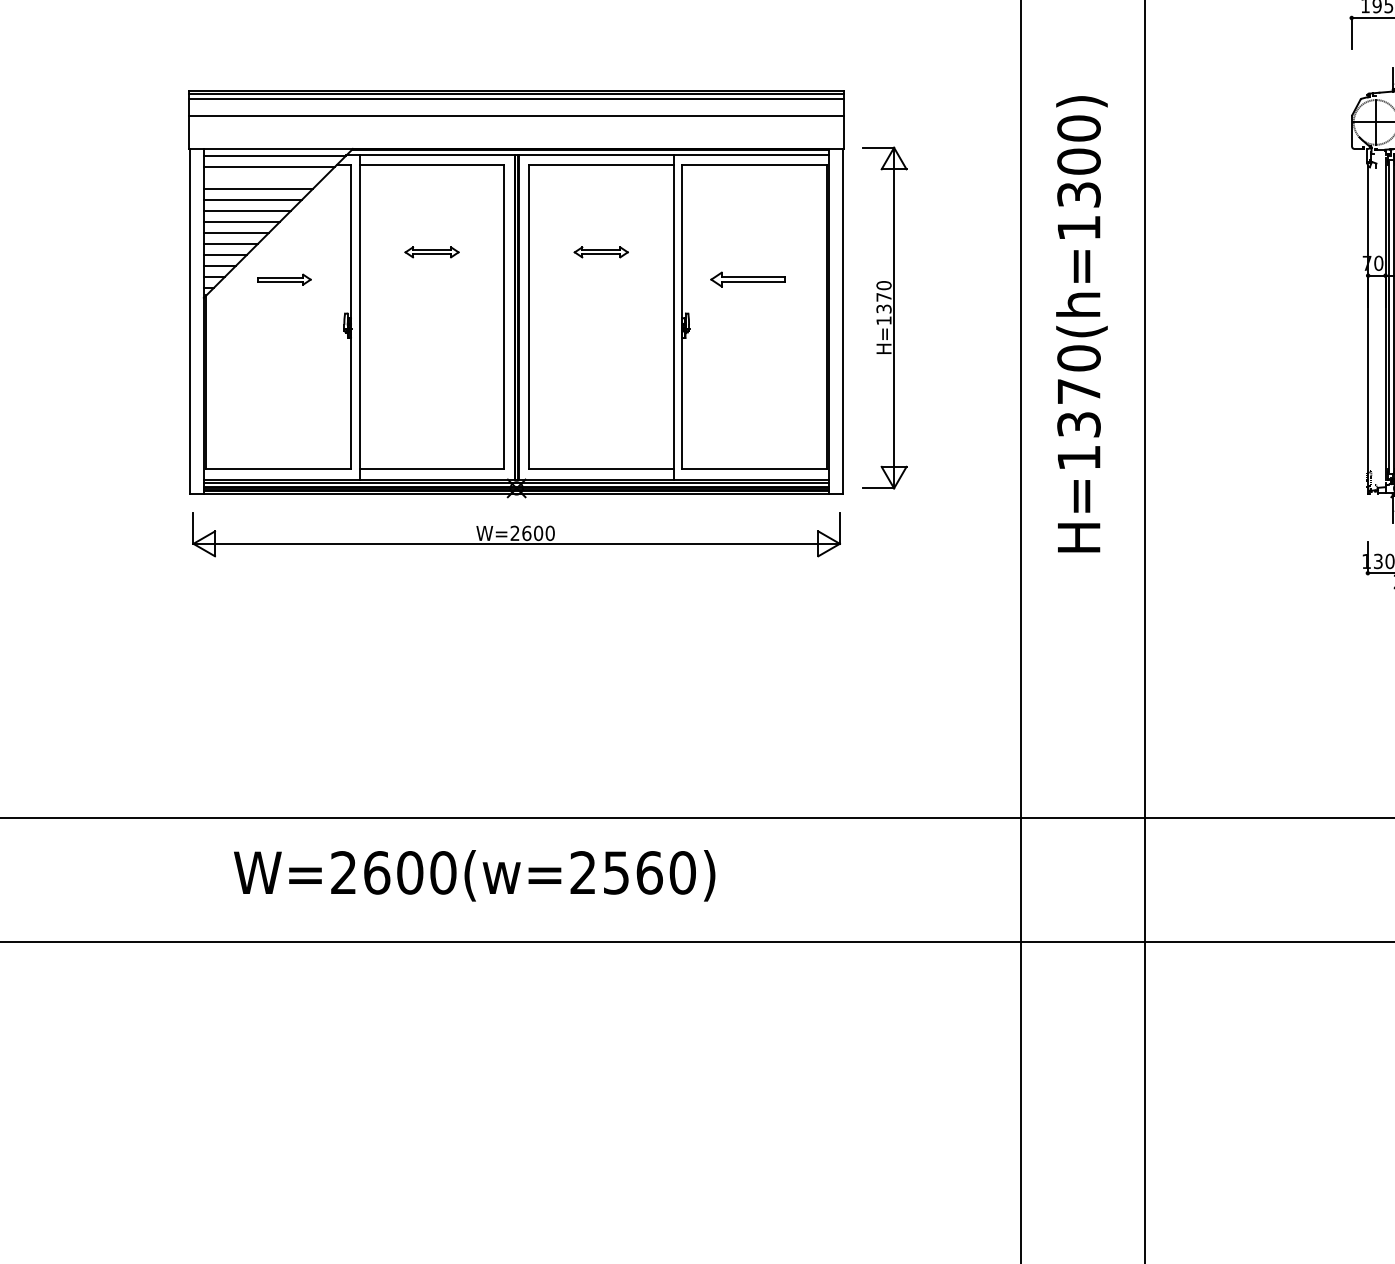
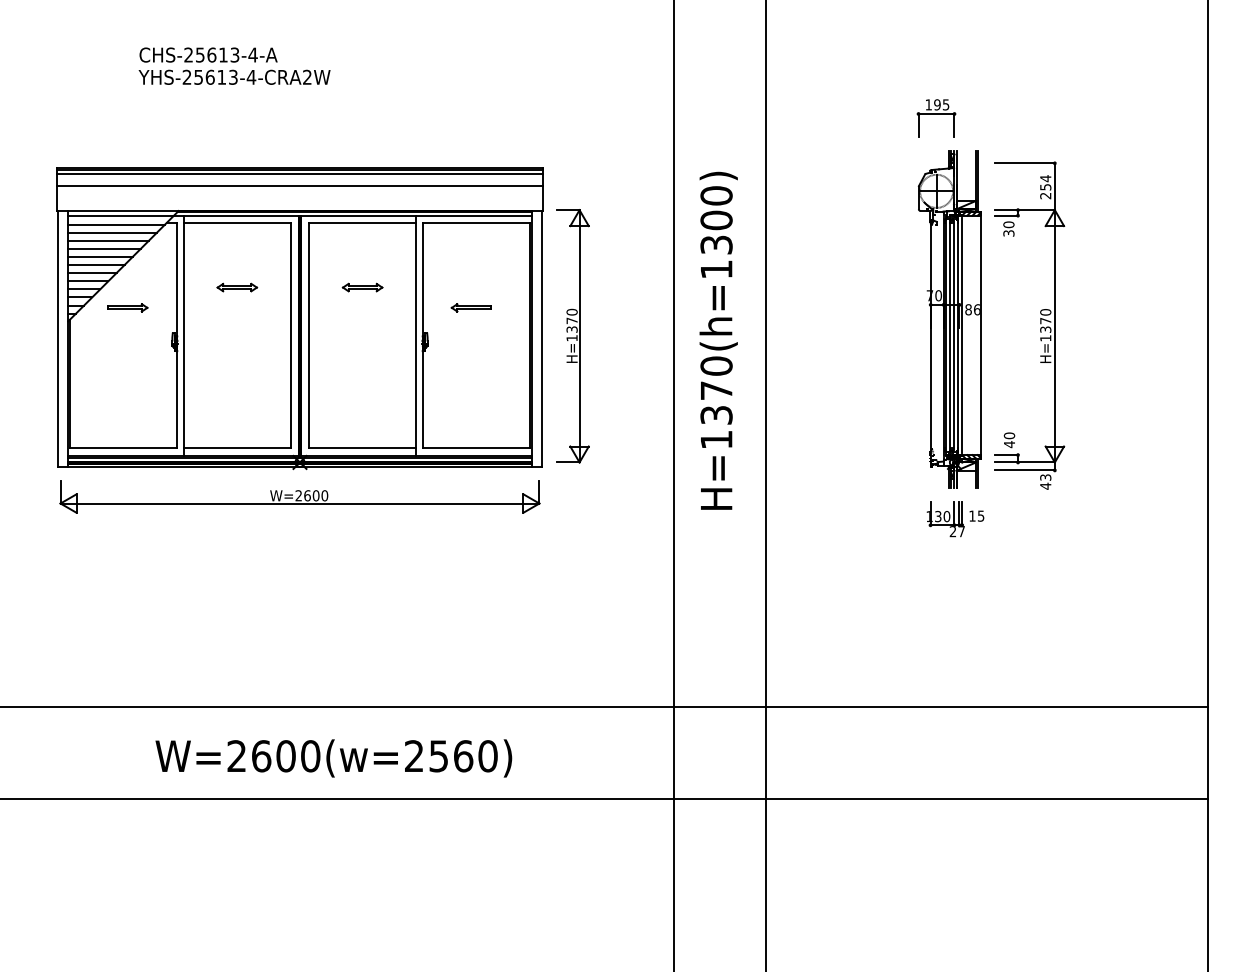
line: (263, 177) -> (112, 232), added
part: (746, 279) -> (470, 307), size x0.71
text: (474, 875) -> (333, 758), moved

